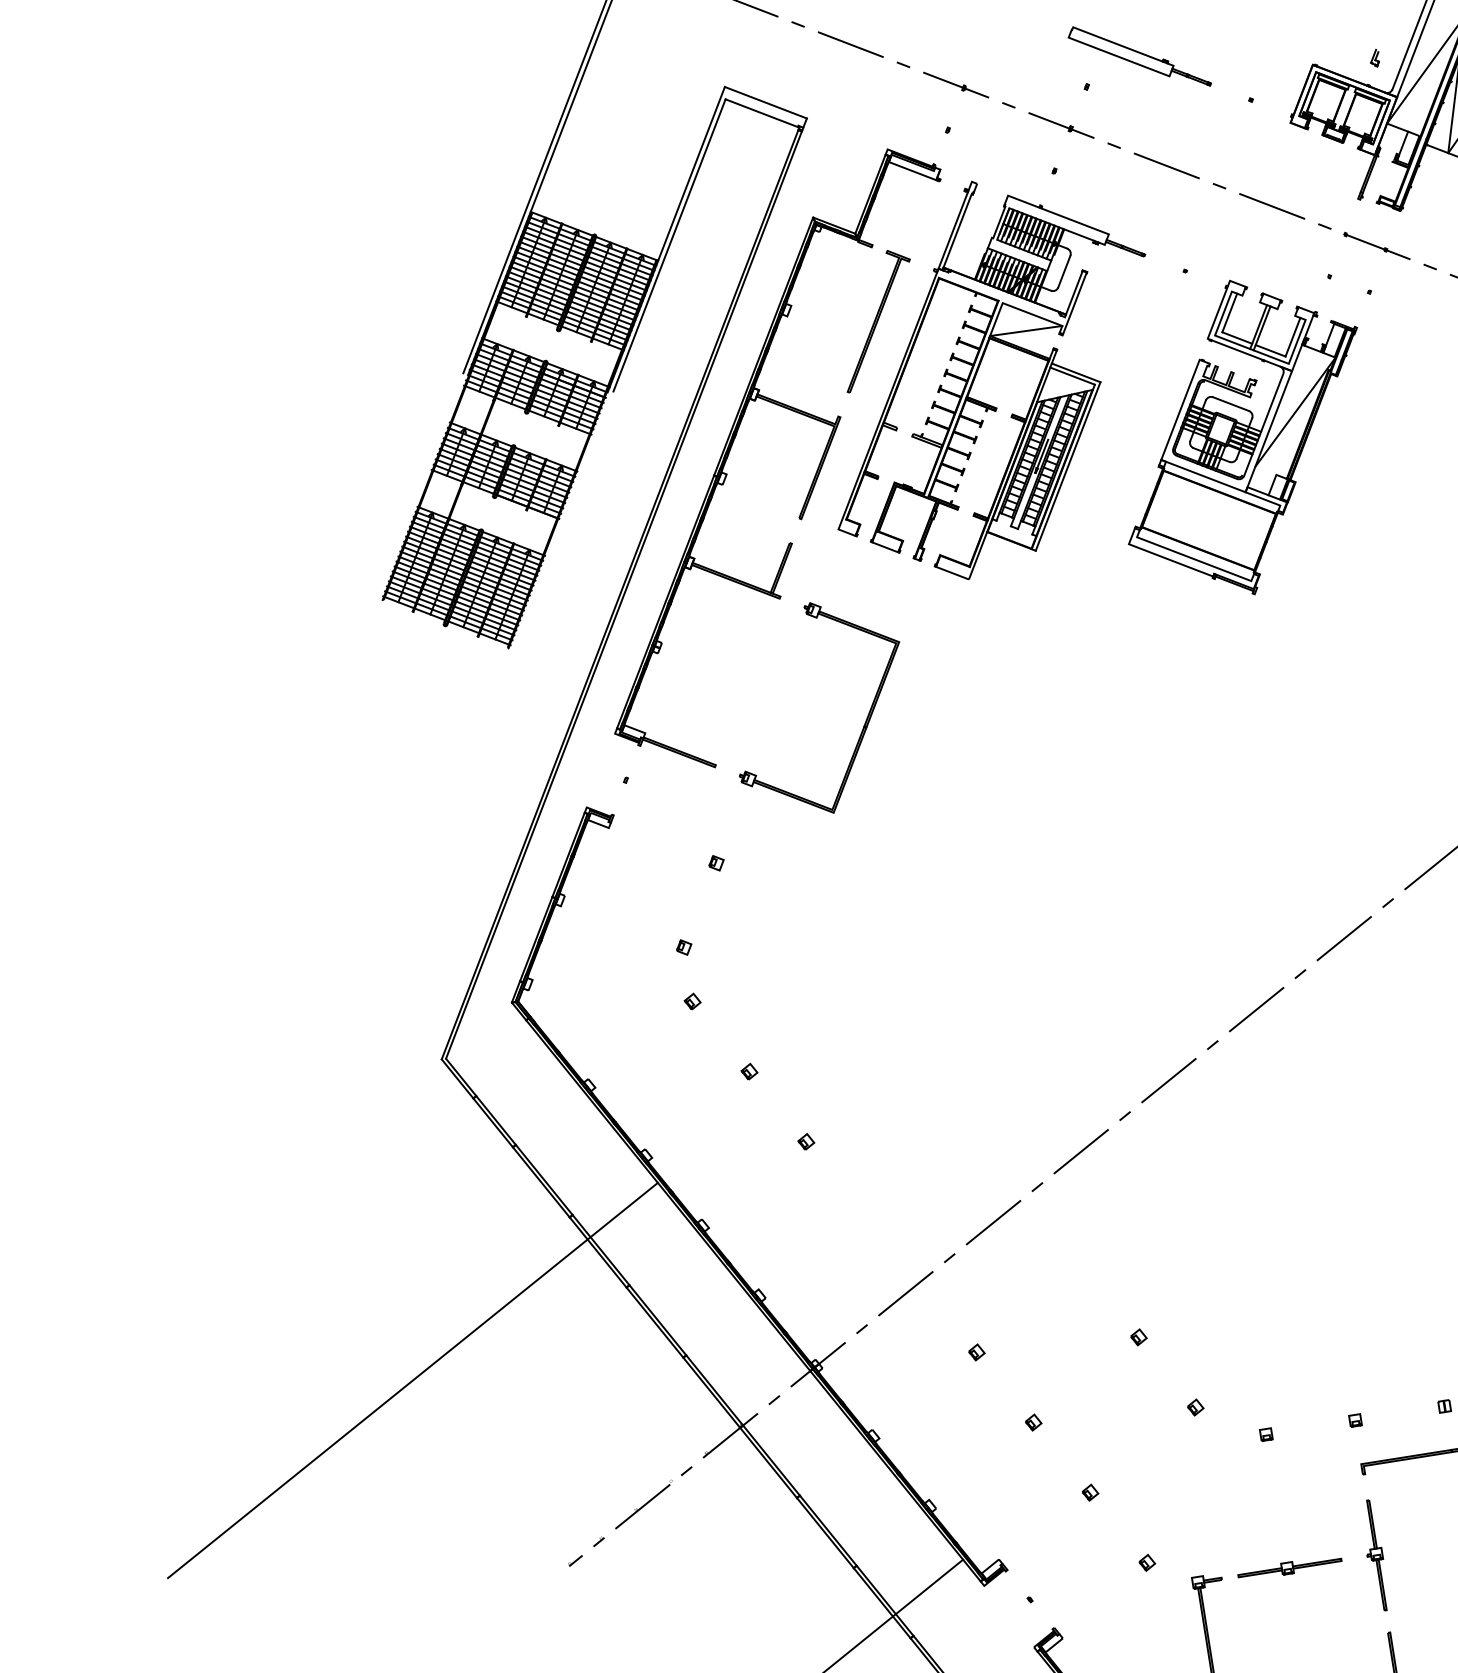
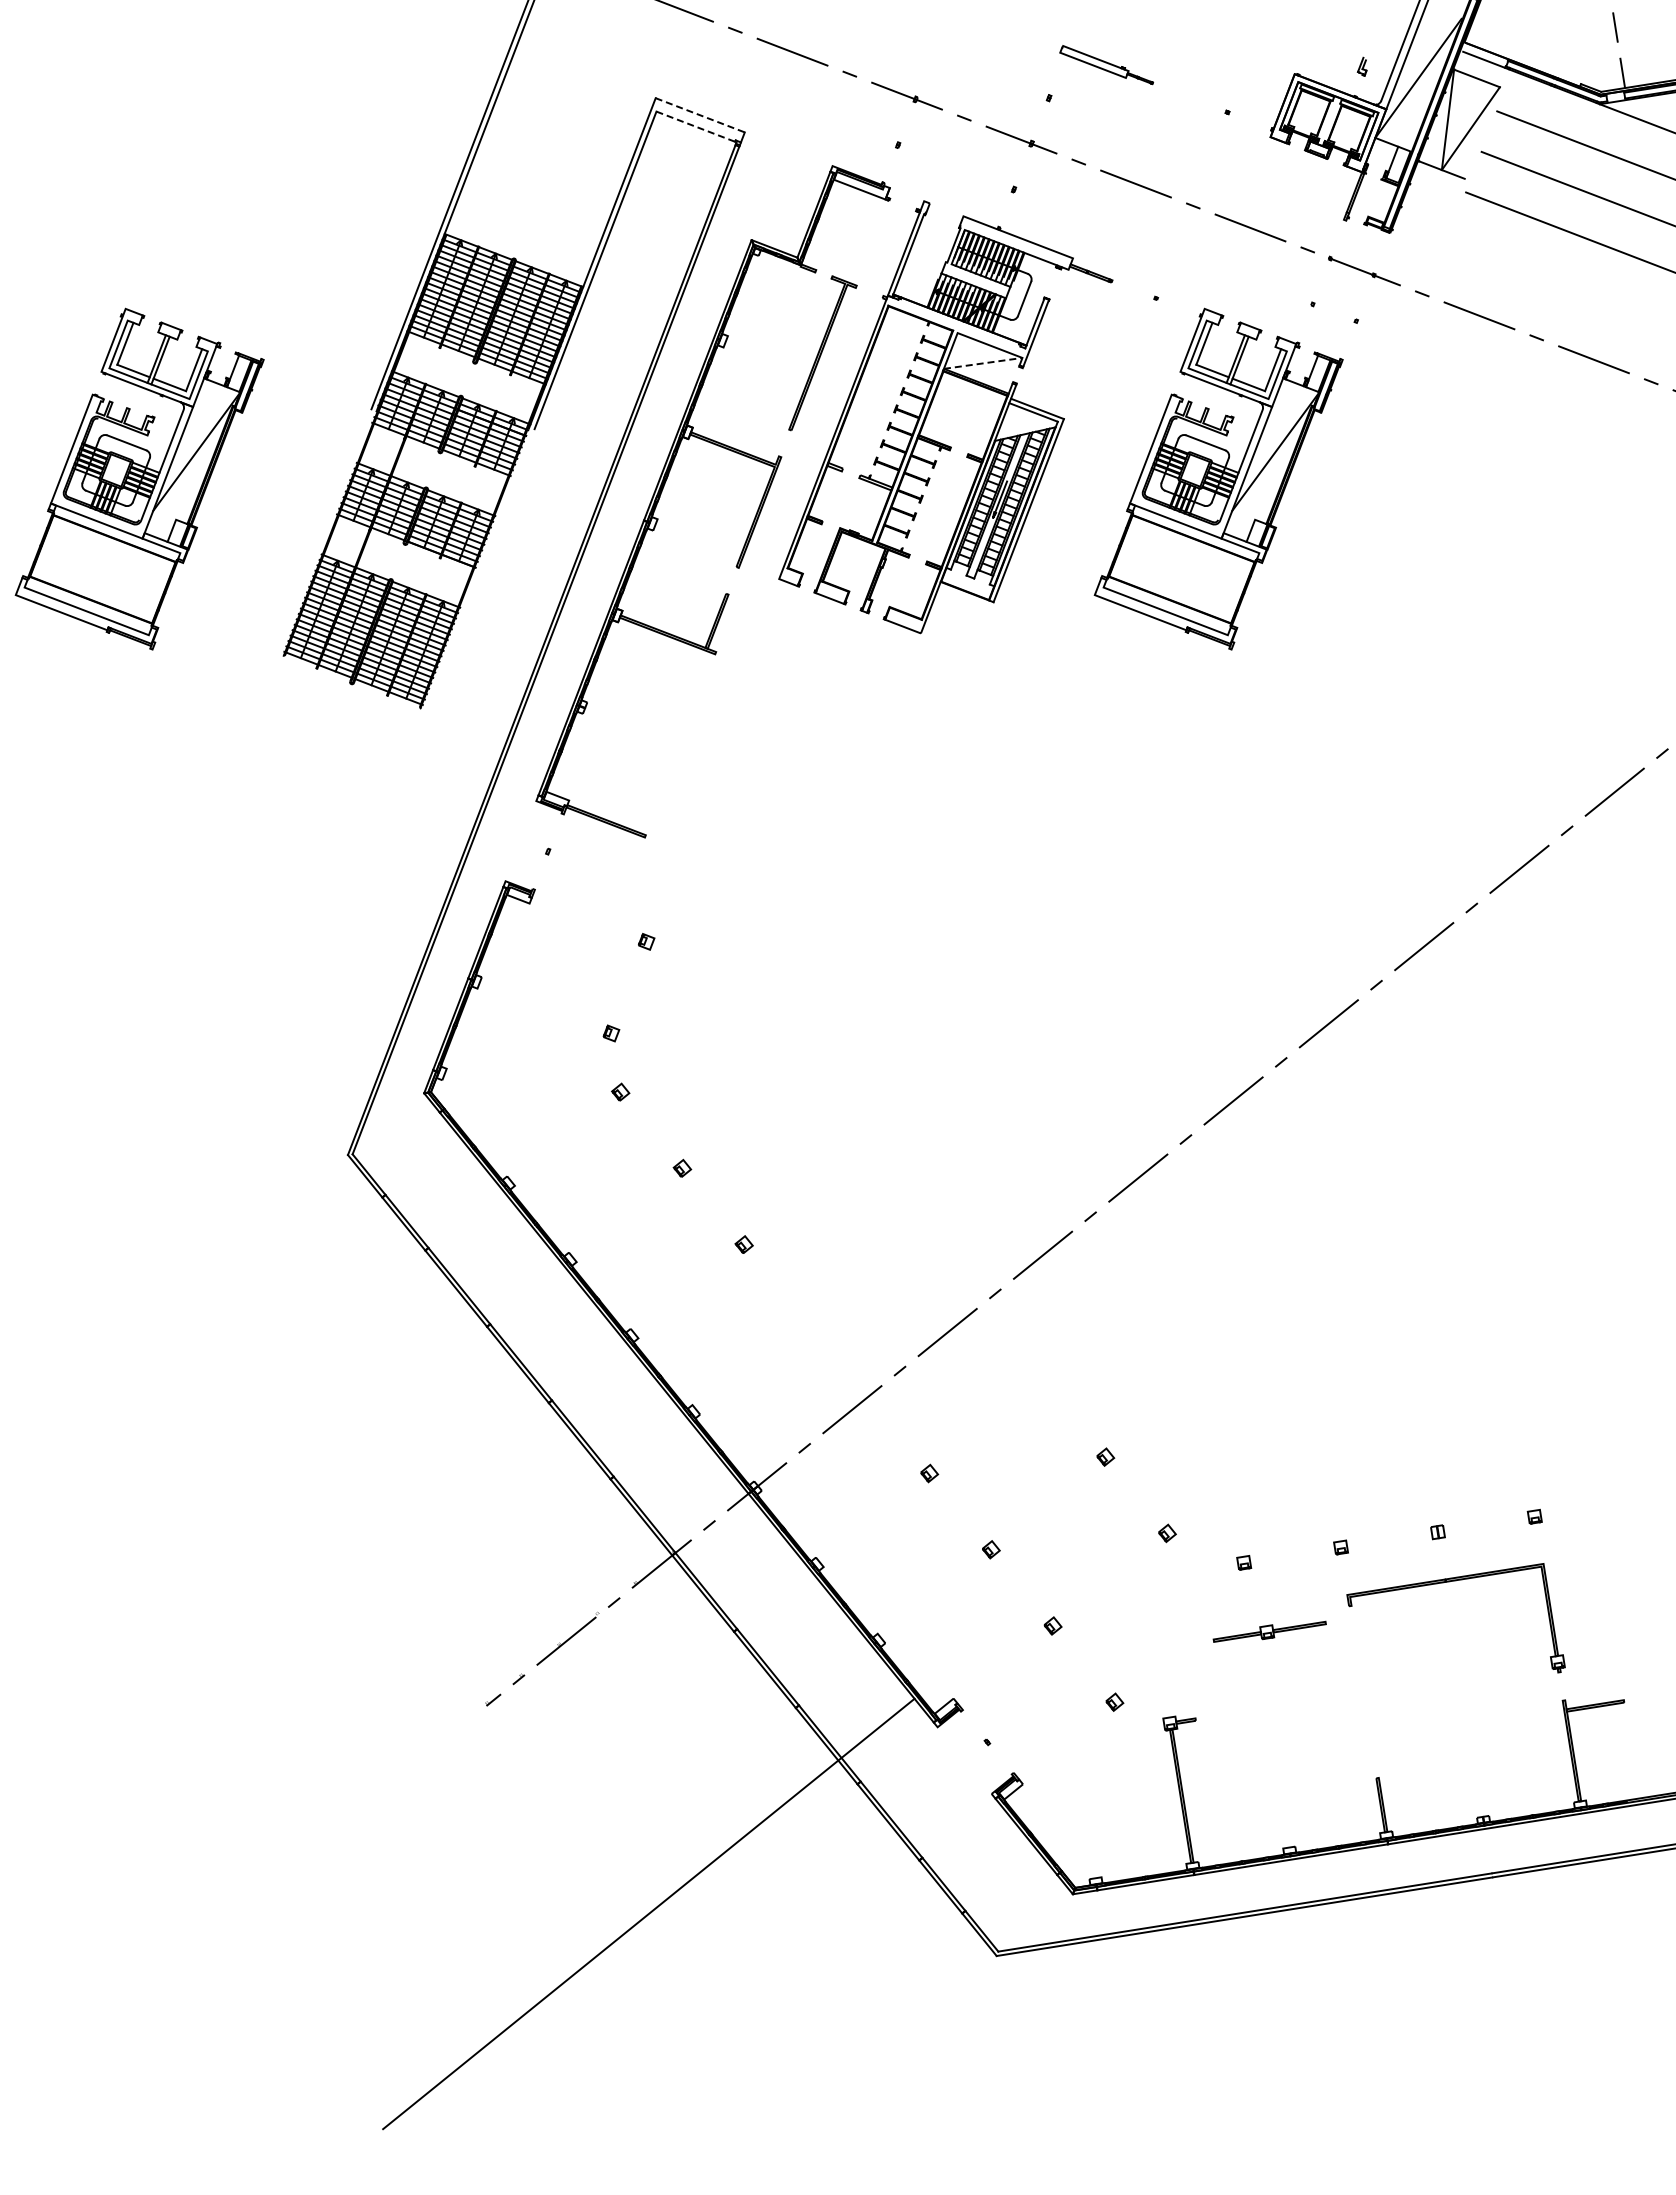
part: (1139, 55) -> (1106, 64), size x0.6
line: (766, 102) -> (700, 115), solid -> dashed
line: (762, 113) -> (696, 127), solid -> dashed
line: (1026, 331) -> (983, 363), solid -> dashed
part: (249, 436) -> (139, 478), added
part: (864, 723) -> (807, 789), removed
line: (412, 1380) -> (316, 1503), removed
part: (1376, 1554) -> (1363, 1693), removed
part: (1289, 1567) -> (1269, 1631), moved

